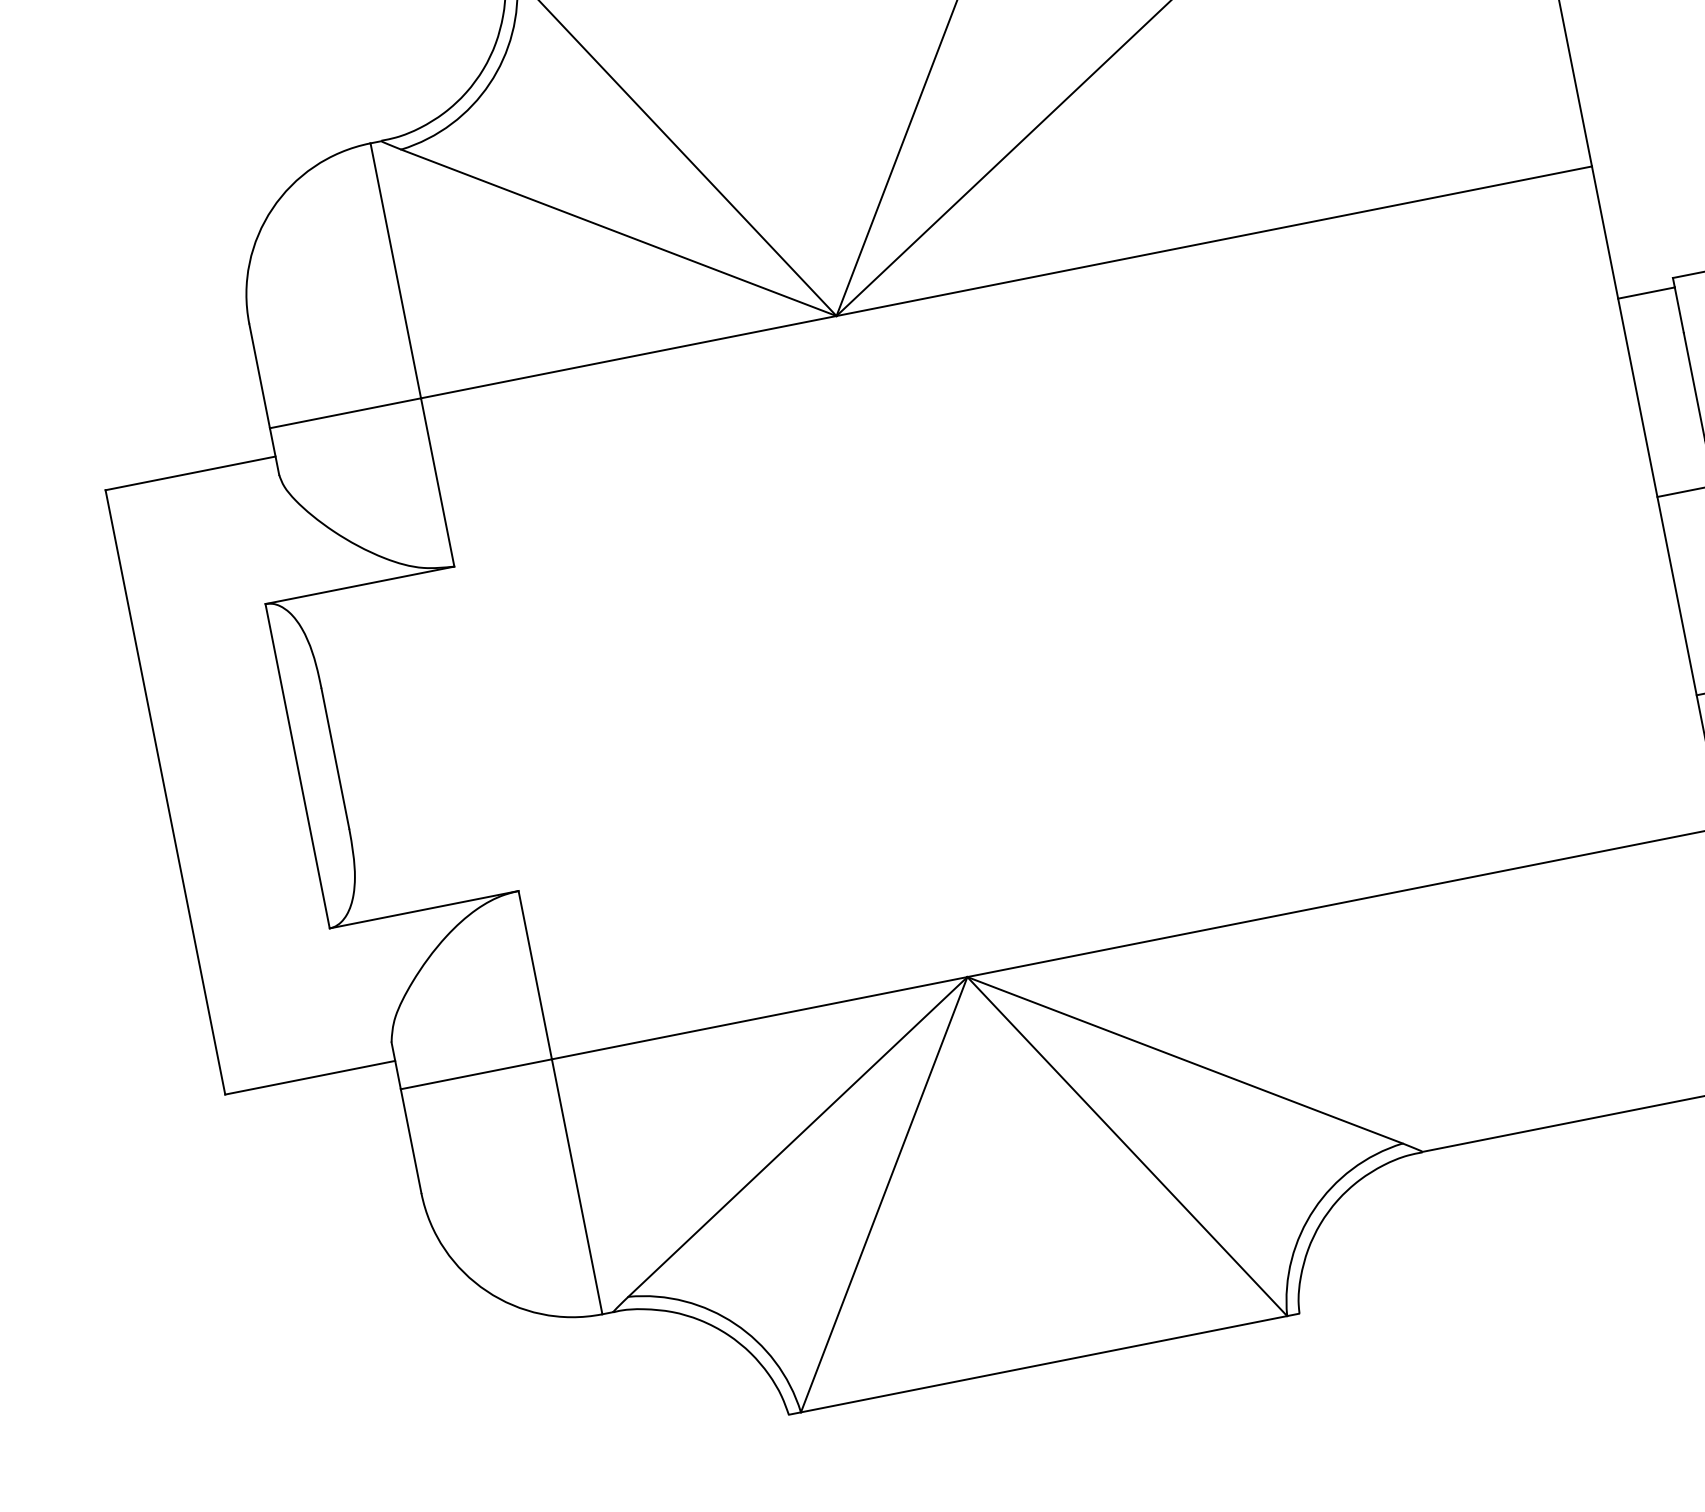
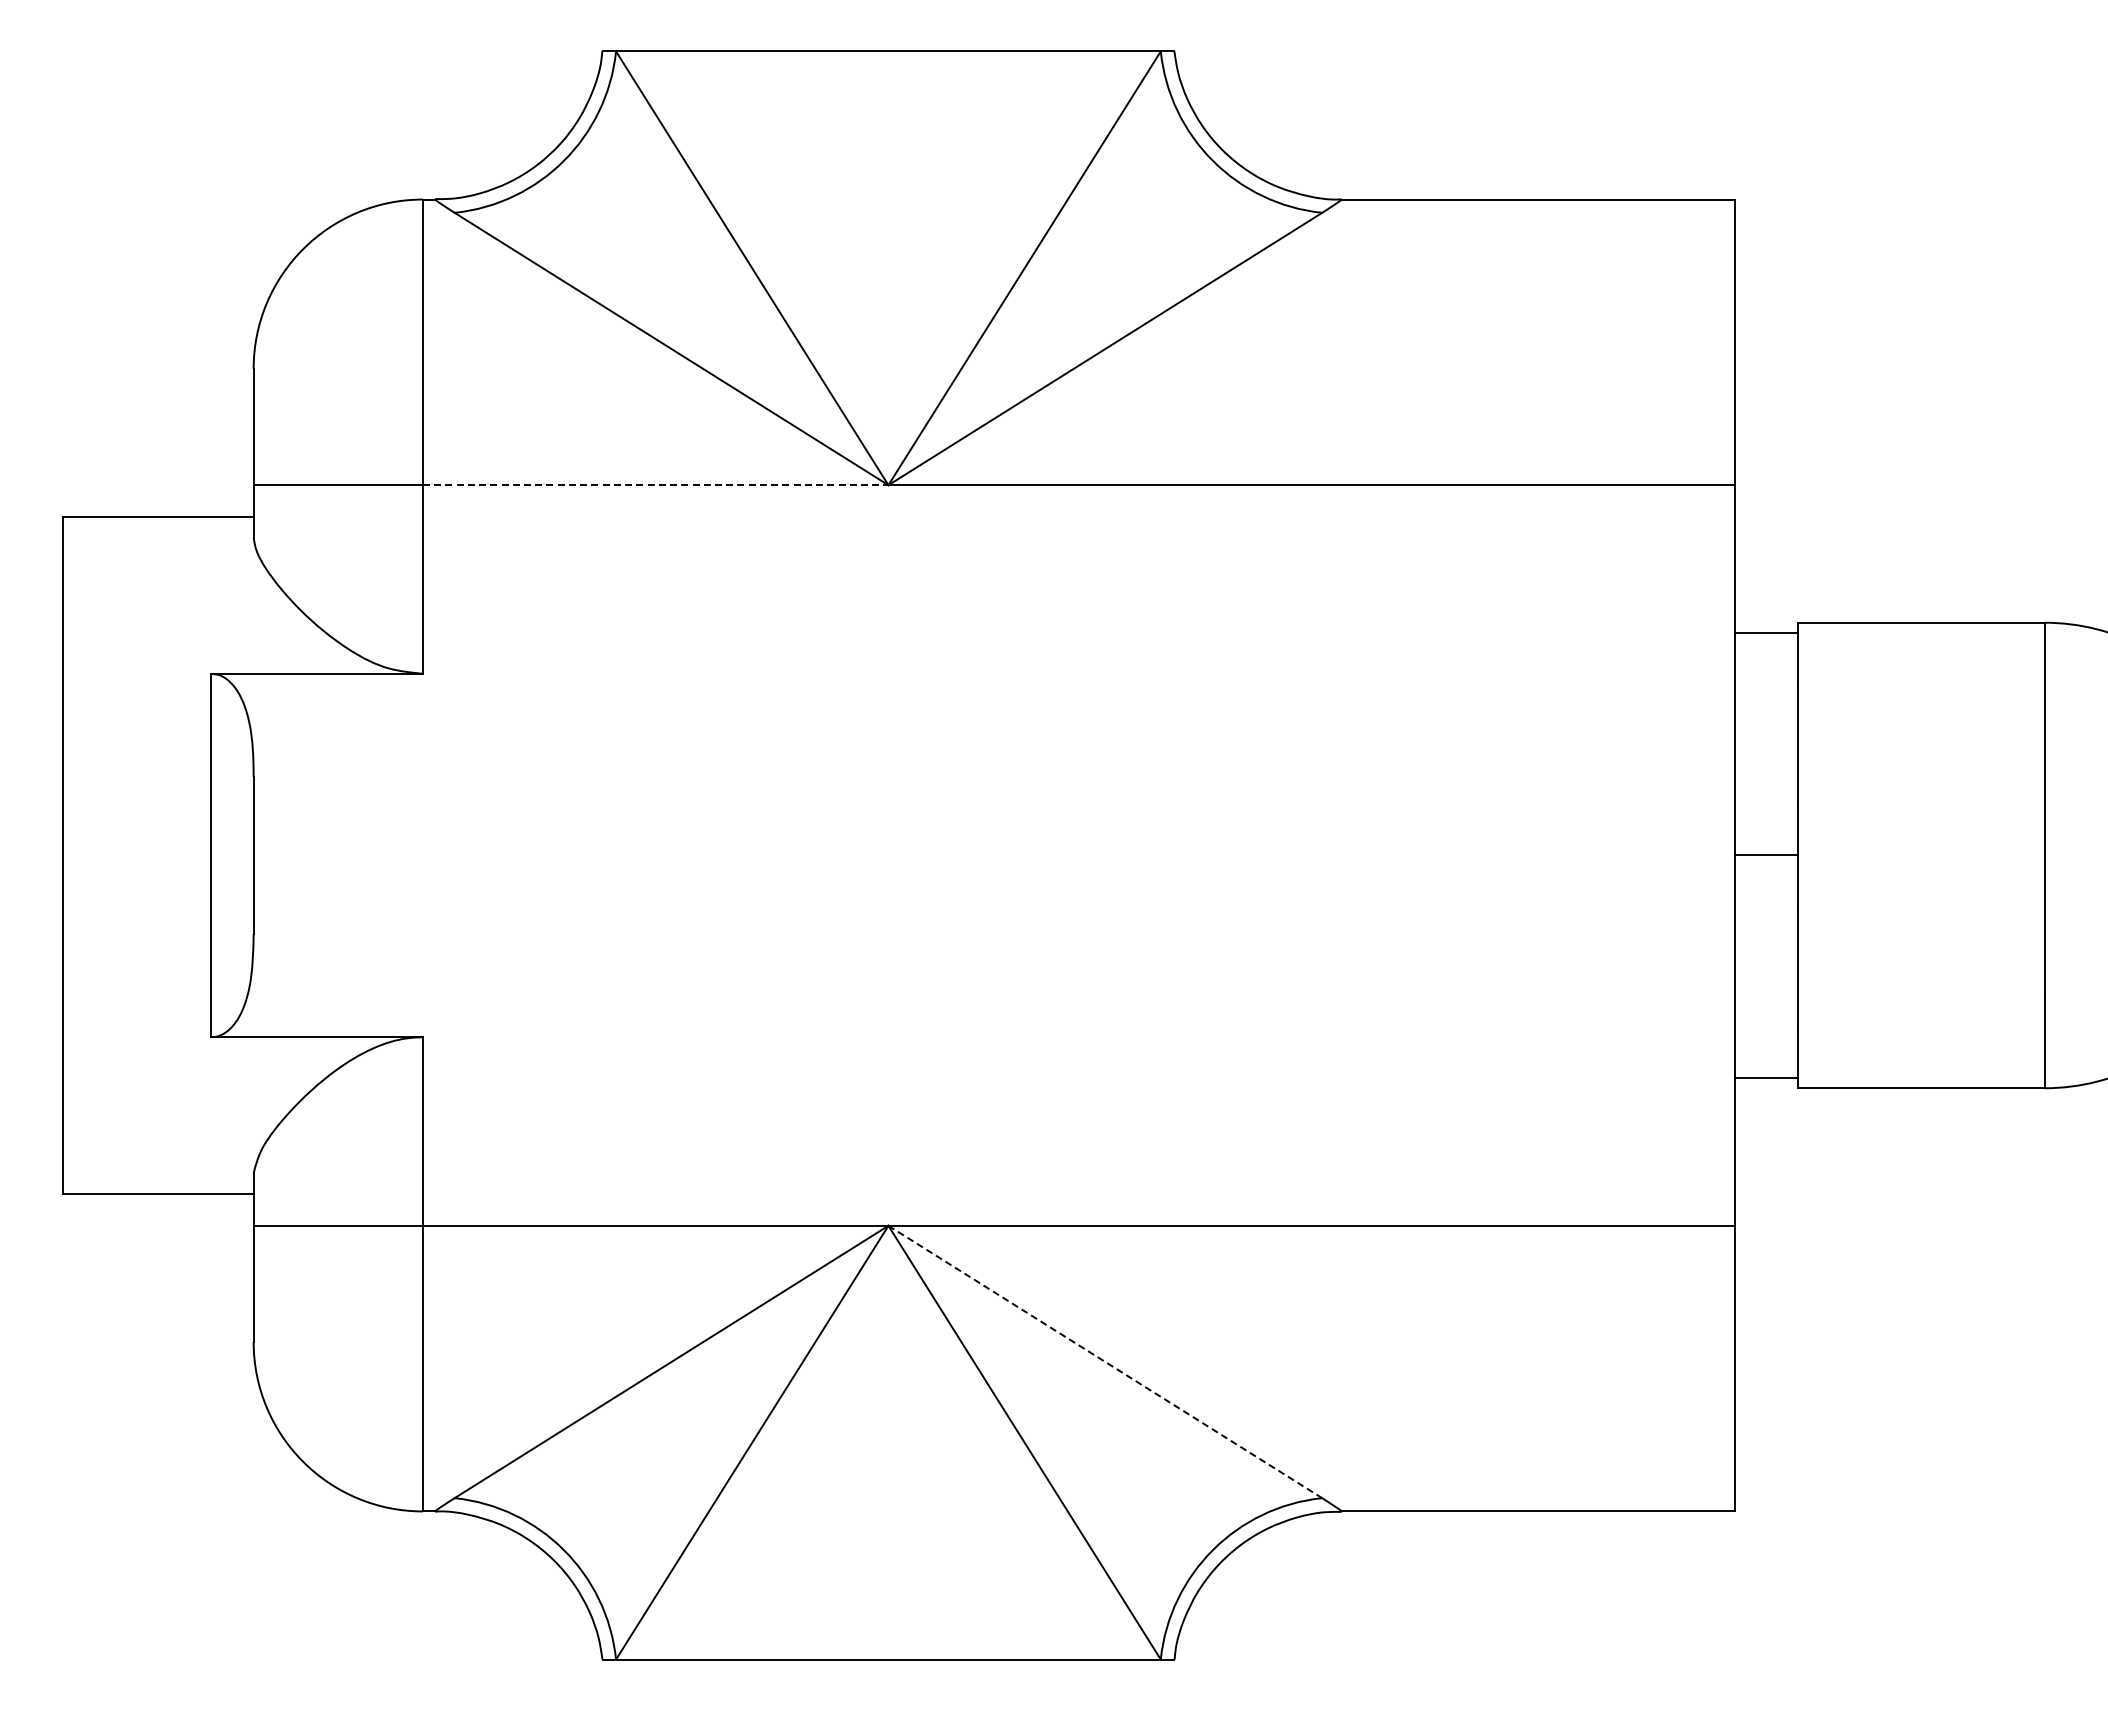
line: (628, 357) -> (655, 485), solid -> dashed
line: (1185, 1060) -> (1105, 1362), solid -> dashed

